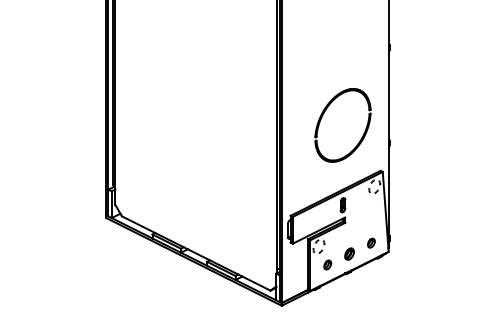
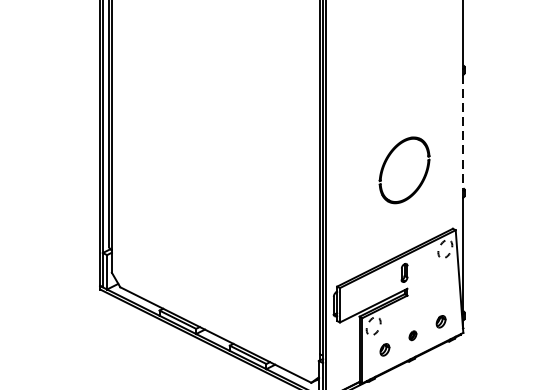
line: (388, 96) -> (463, 133), solid -> dashed
part: (342, 125) -> (403, 170), size x0.7
part: (349, 253) -> (412, 335), size x0.6

